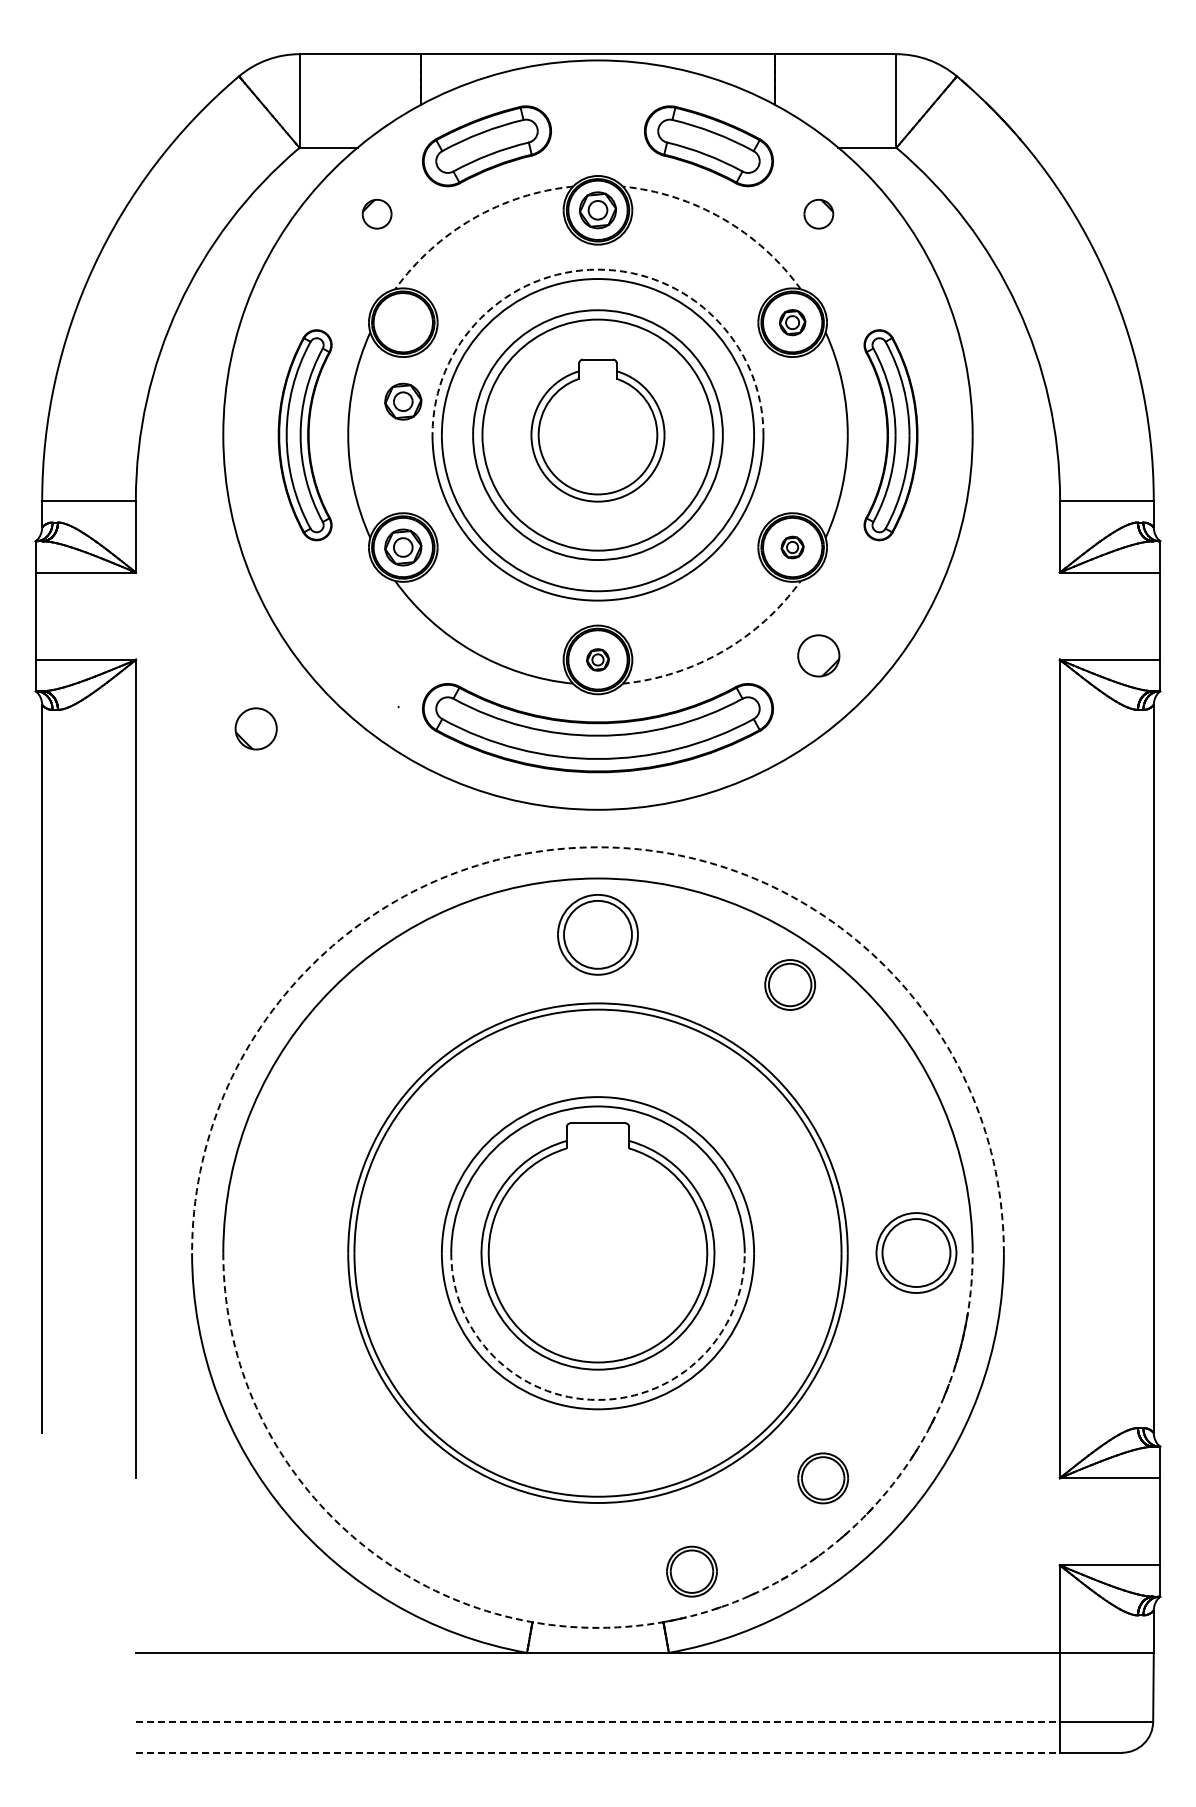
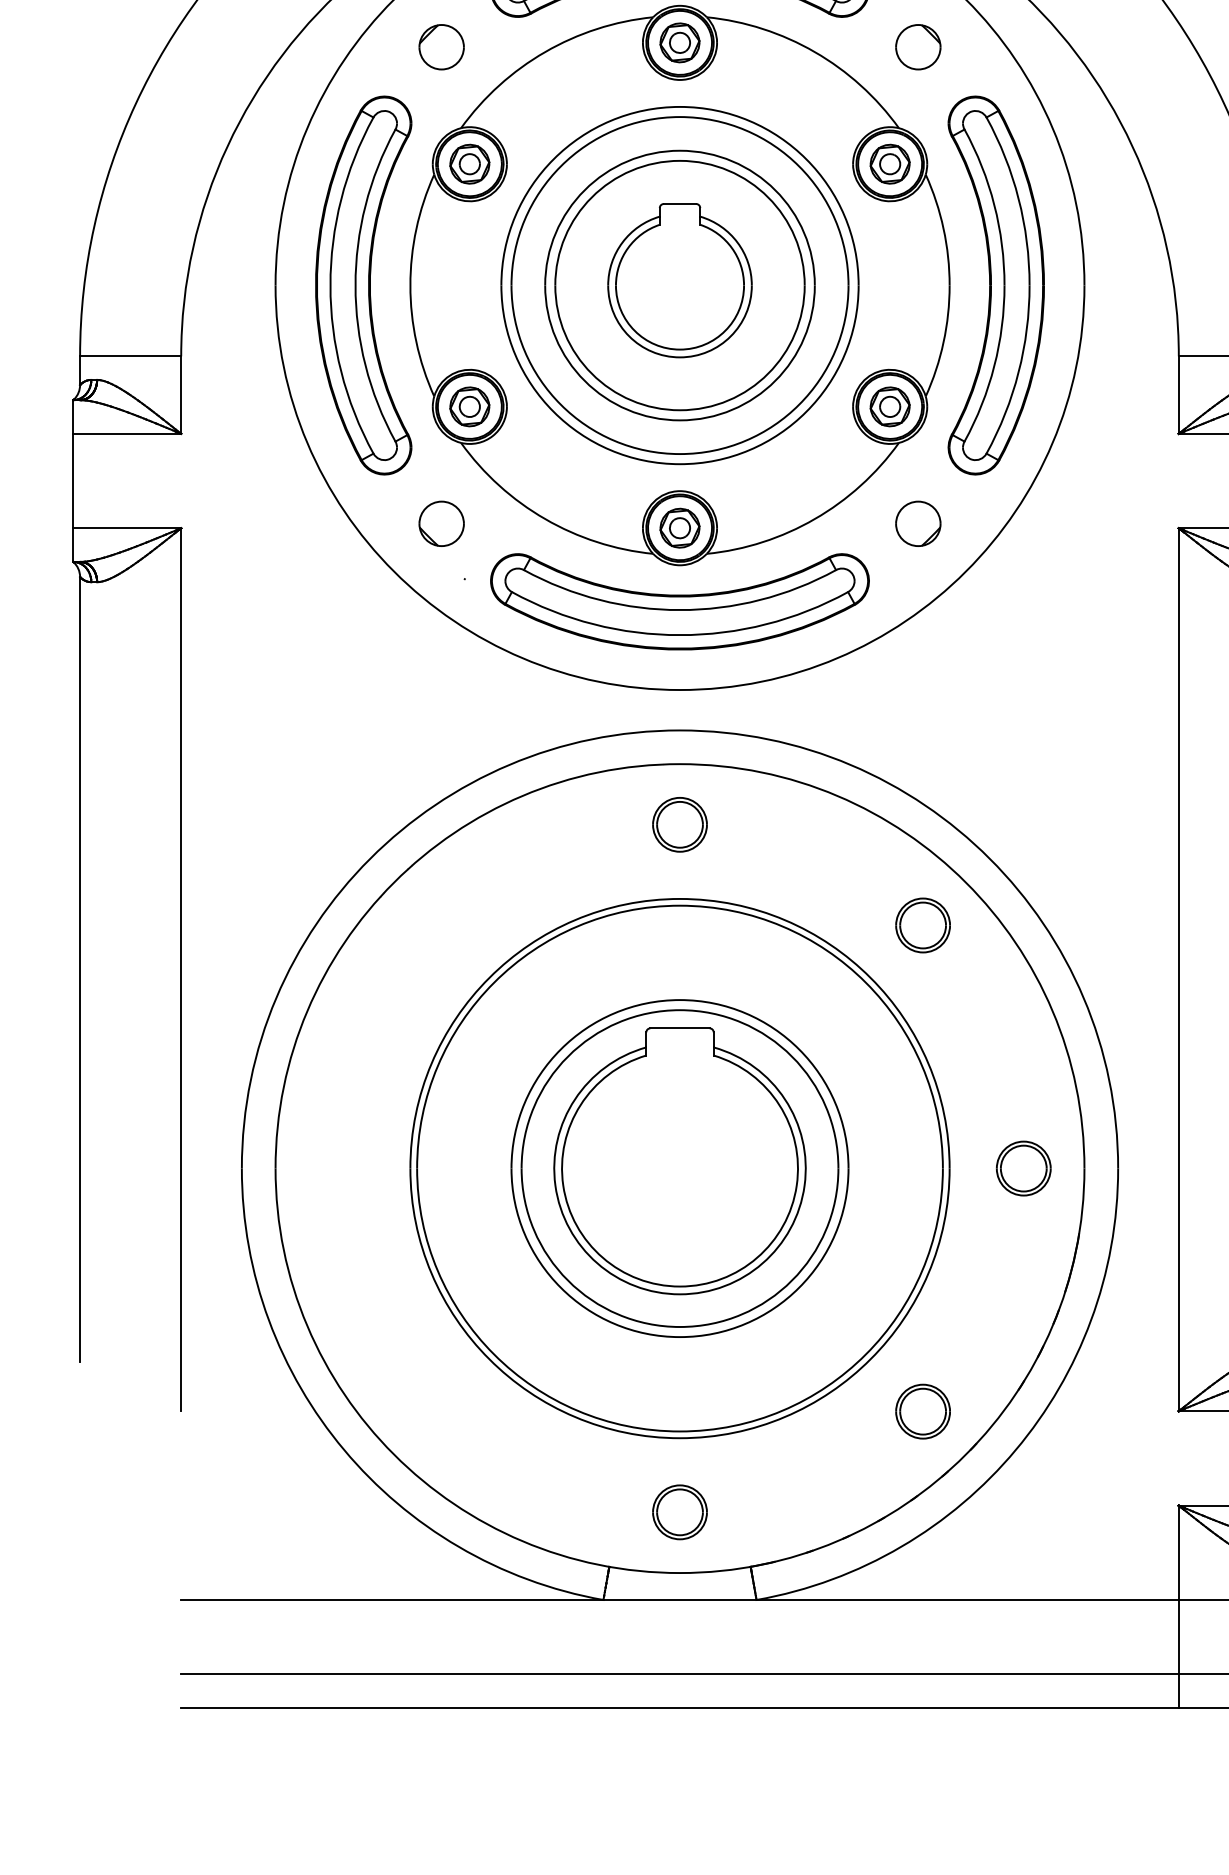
part: (376, 213) -> (440, 46), size x1.43
part: (818, 213) -> (918, 46), size x1.43
arc: (473, 218) -> (545, 51), dashed -> solid
arc: (722, 218) -> (814, 51), dashed -> solid
arc: (597, 269) -> (679, 106), dashed -> solid
part: (792, 322) -> (889, 163), size x1.43
part: (403, 401) -> (470, 163), moved
part: (305, 435) -> (364, 285), size x1.67
part: (890, 435) -> (995, 285), size x1.67
part: (792, 547) -> (889, 406), size x1.67
arc: (722, 651) -> (814, 519), dashed -> solid
part: (597, 659) -> (679, 527), size x1.67
part: (255, 728) -> (440, 523), moved
arc: (597, 847) -> (679, 730), dashed -> solid
part: (597, 934) -> (679, 824), size x0.62
part: (790, 984) -> (923, 924), moved
part: (916, 1253) -> (1023, 1168), size x0.62
arc: (597, 1399) -> (679, 1326), dashed -> solid
part: (691, 1571) -> (679, 1512), moved
arc: (597, 1627) -> (679, 1572), dashed -> solid
line: (598, 1721) -> (680, 1674), dashed -> solid
line: (598, 1752) -> (680, 1707), dashed -> solid

